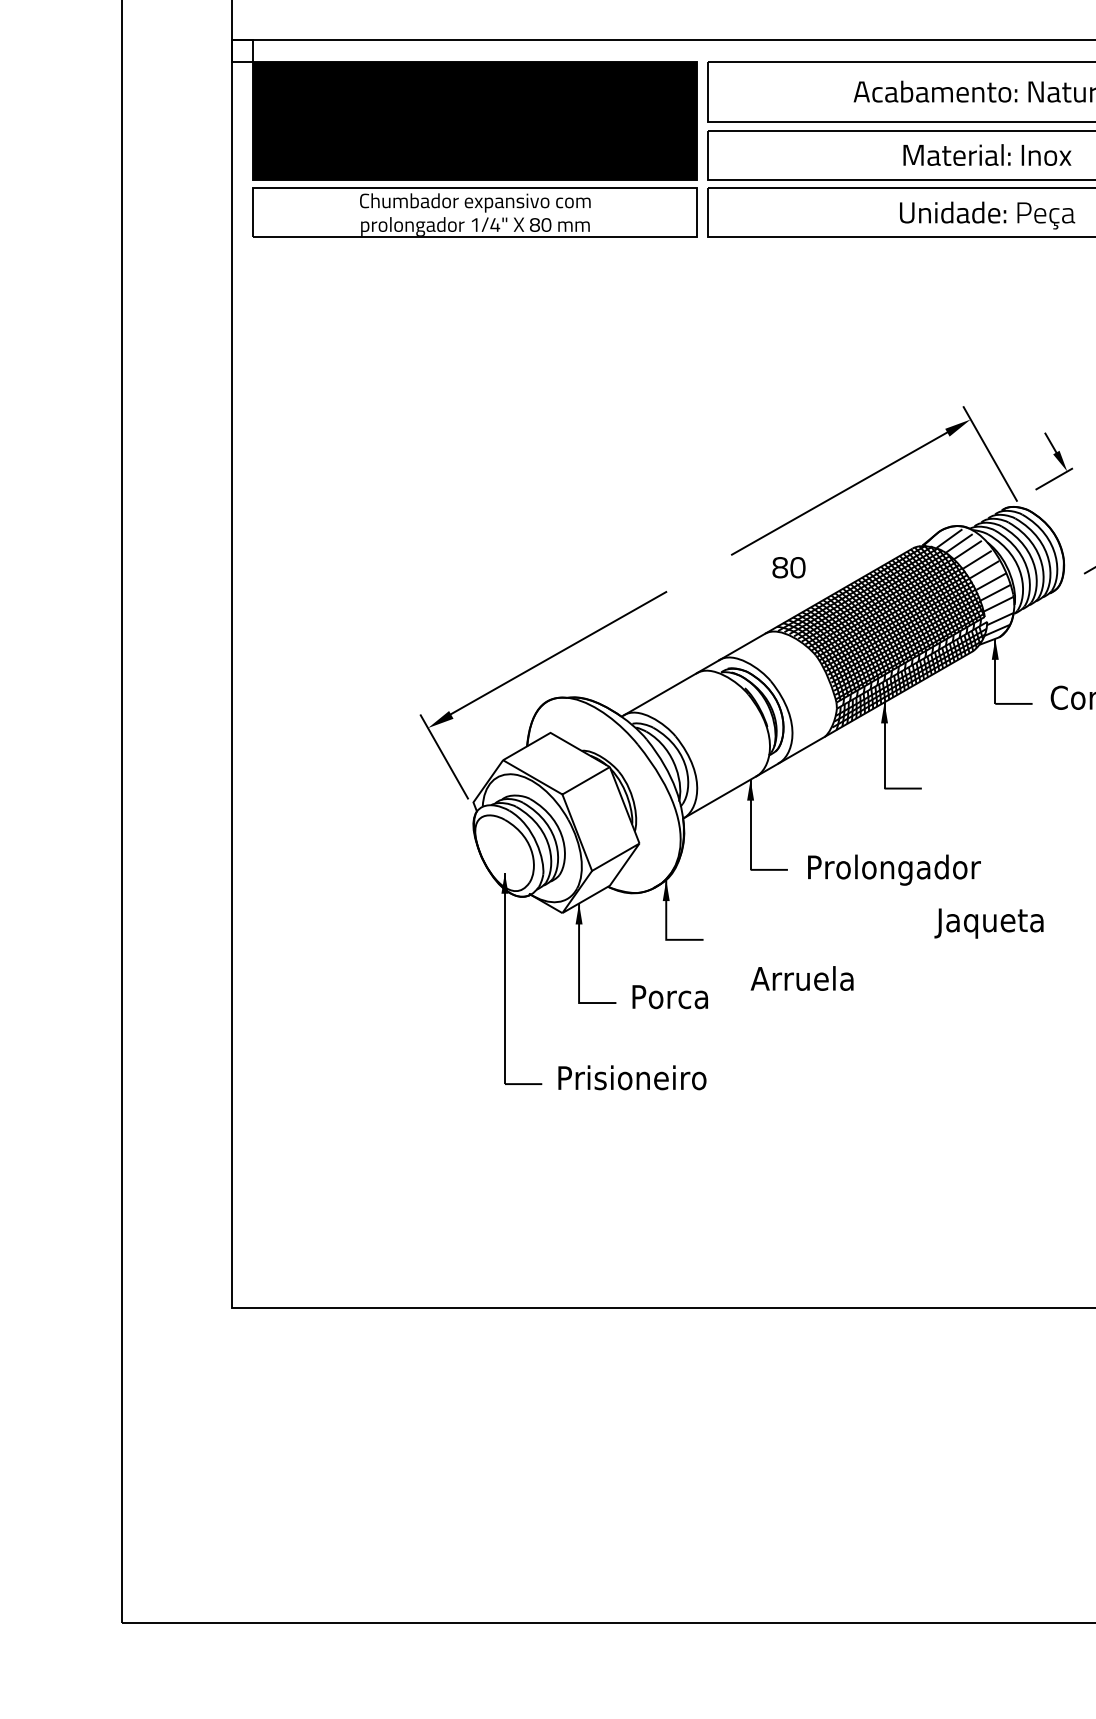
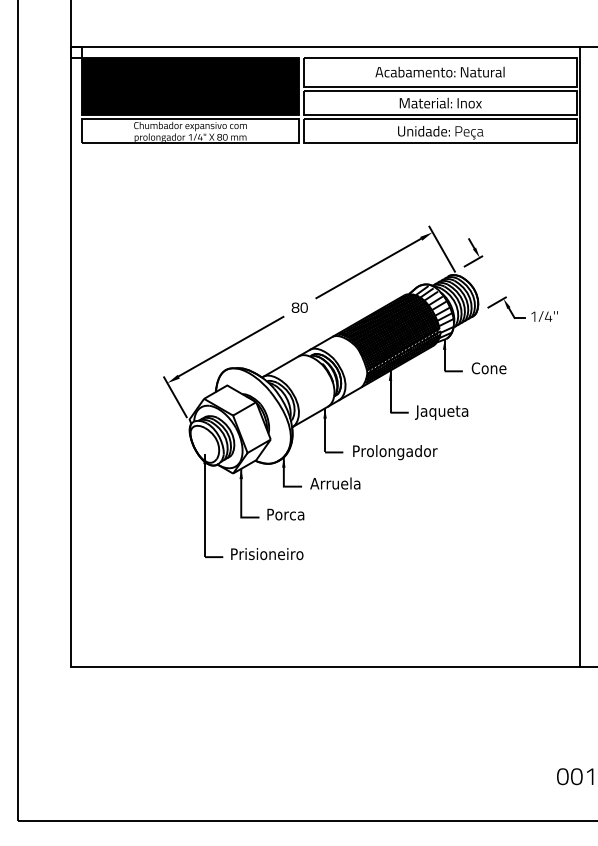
text: (788, 567) -> (299, 307), moved
text: (988, 923) -> (441, 412), moved
text: (802, 978) -> (335, 483), moved

